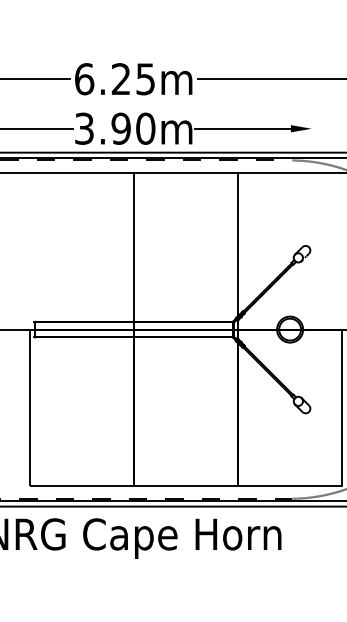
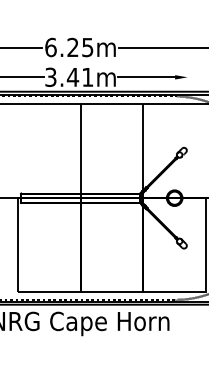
text: (131, 127) -> (79, 76), 3.90m -> 3.41m

